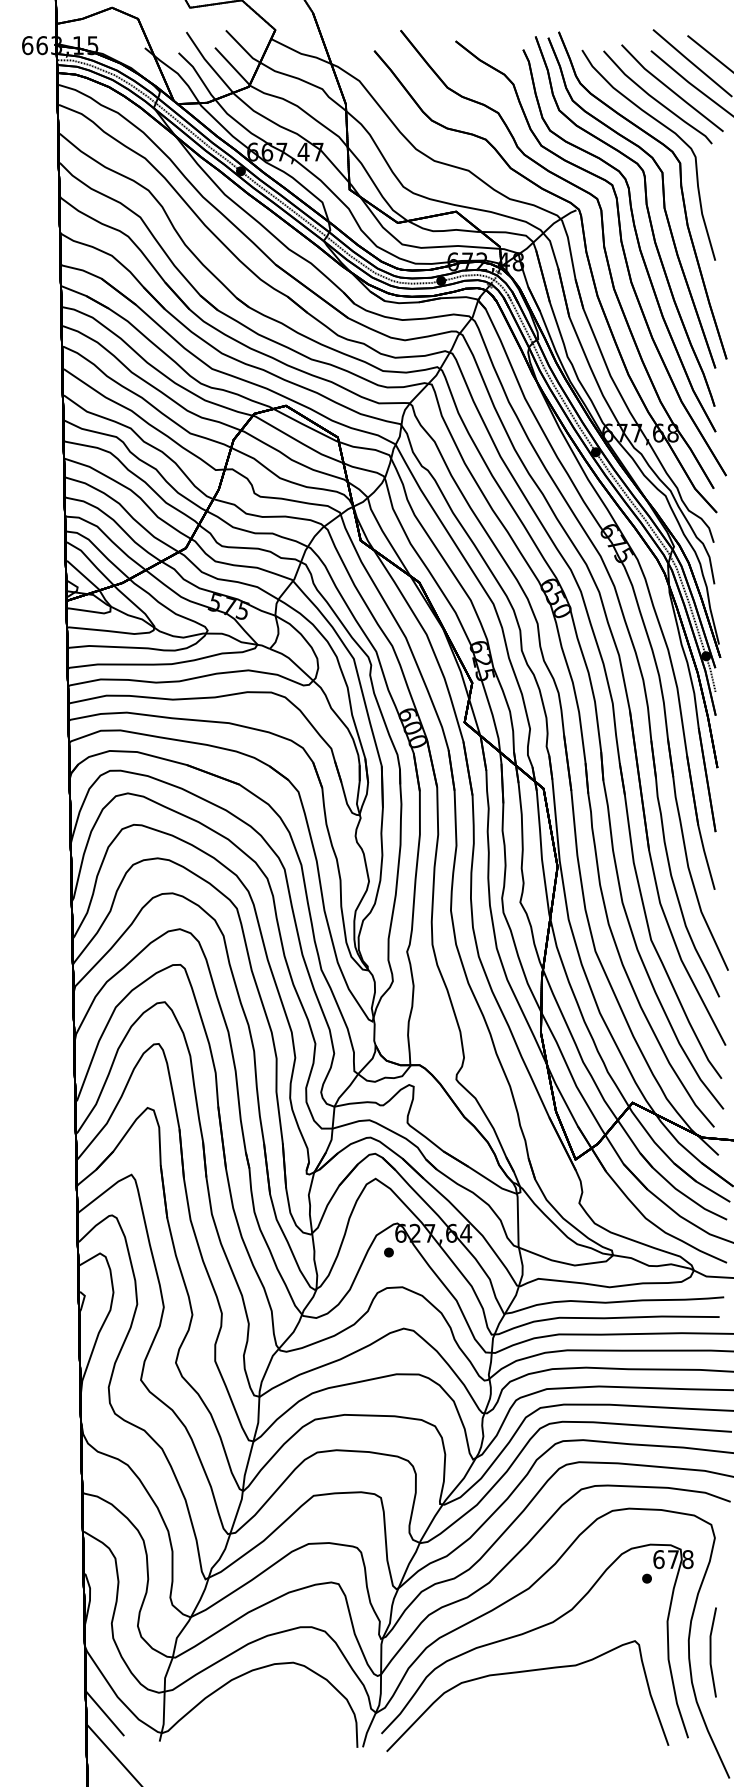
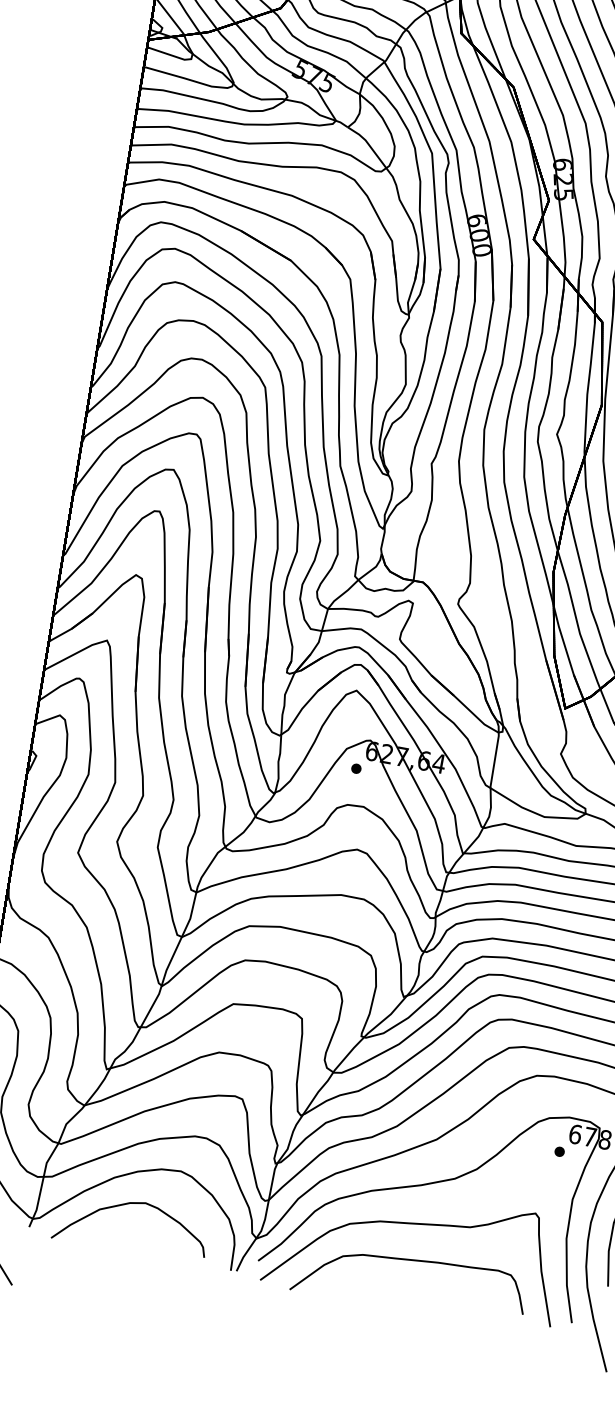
curve: (246, 1704) -> (125, 1205), added
curve: (528, 1707) -> (413, 1261), added

